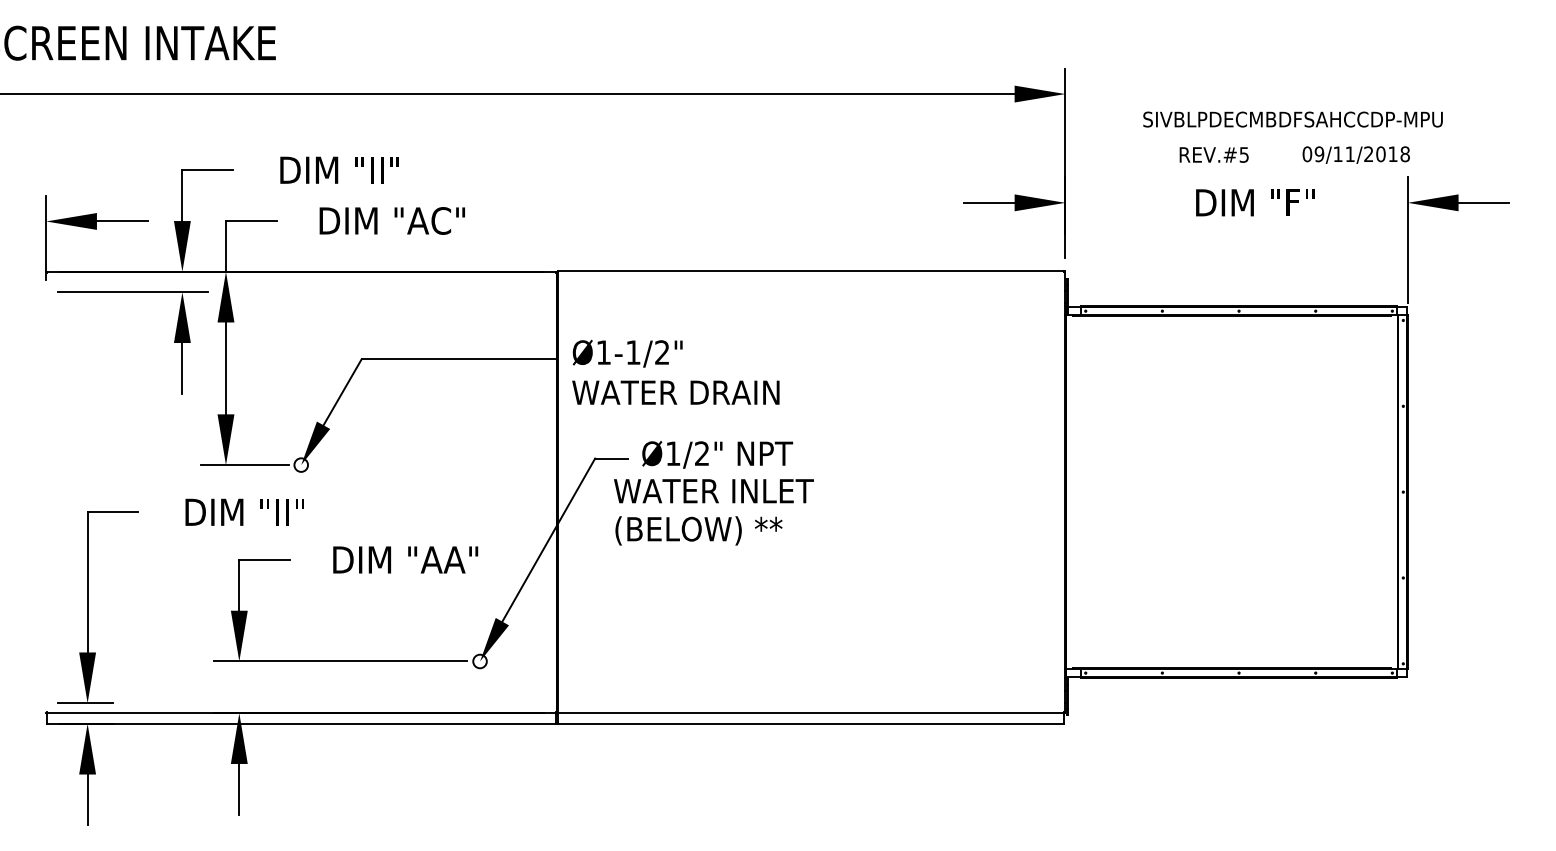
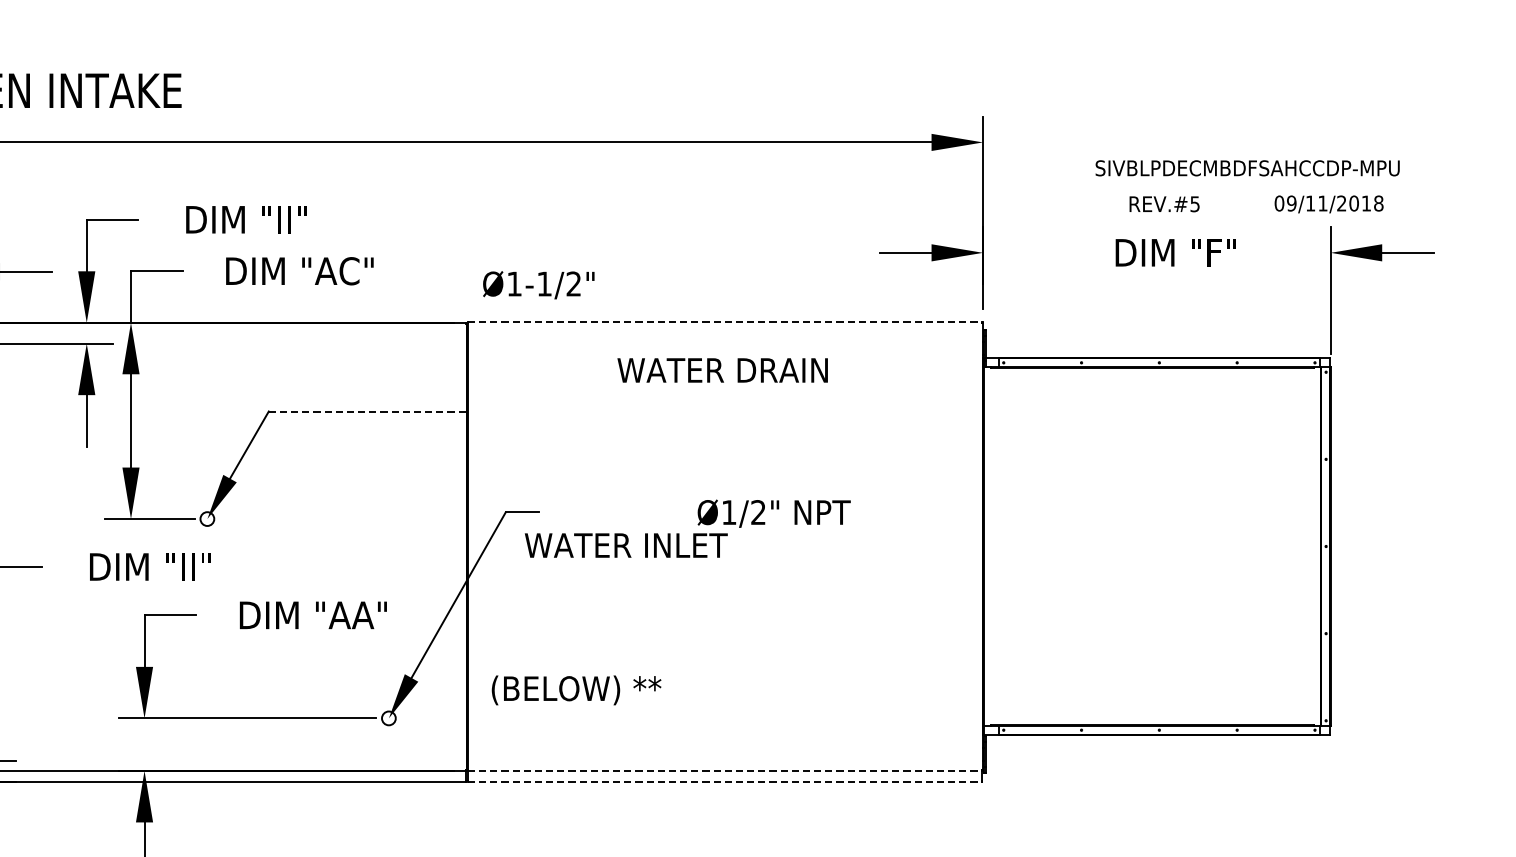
text: (1292, 119) -> (1247, 168), moved
text: (1213, 154) -> (1163, 203), moved
text: (1355, 154) -> (1328, 203), moved
line: (811, 271) -> (725, 322), solid -> dashed
text: (627, 353) -> (538, 284), moved
line: (459, 359) -> (368, 411), solid -> dashed
text: (675, 392) -> (722, 370), moved
text: (717, 454) -> (774, 513), moved
text: (698, 530) -> (576, 689), moved
line: (811, 713) -> (725, 771), solid -> dashed
line: (811, 723) -> (725, 781), solid -> dashed

